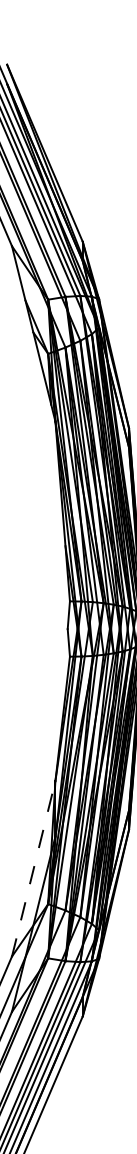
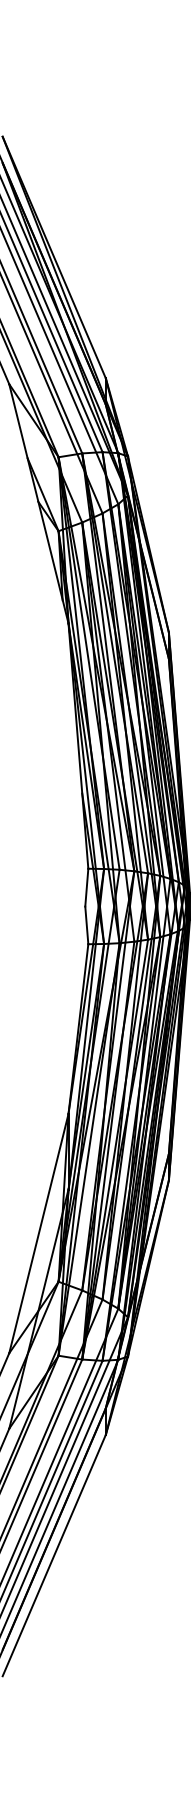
line: (34, 868) -> (39, 1233), dashed -> solid

